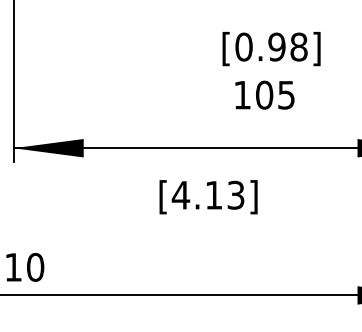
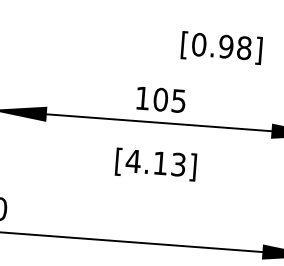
text: (271, 49) -> (221, 48), moved
text: (264, 94) -> (160, 99), moved
text: (208, 197) -> (155, 164), moved

